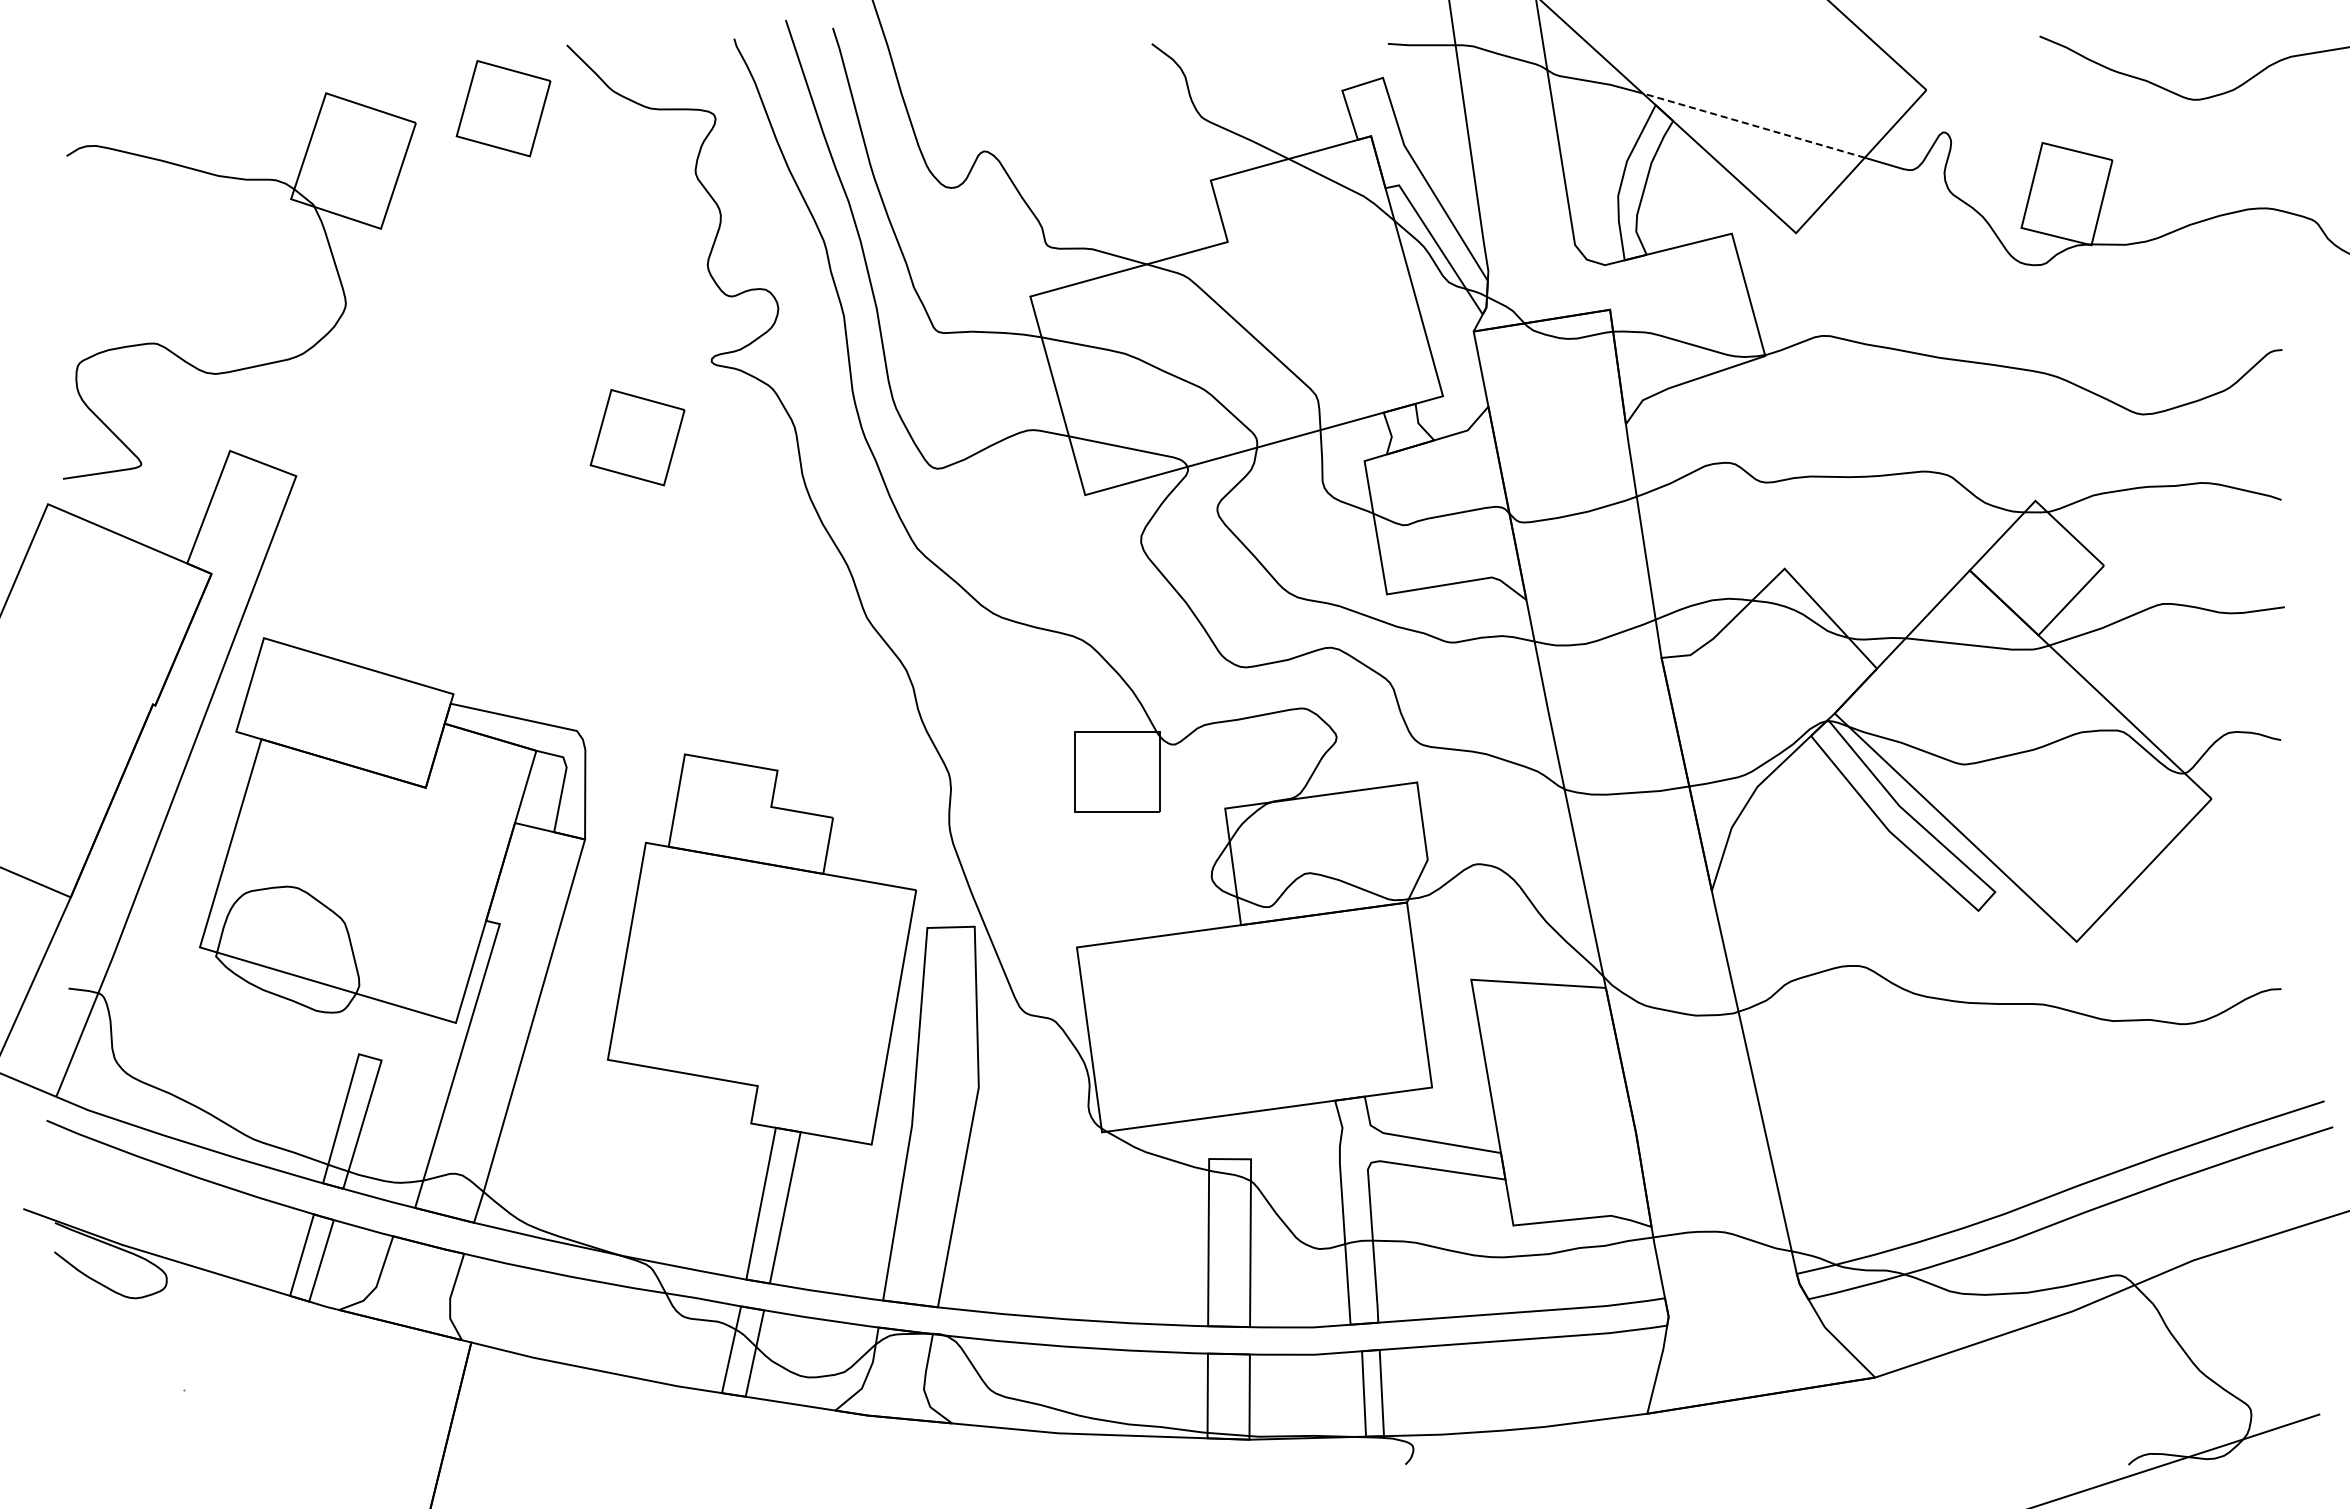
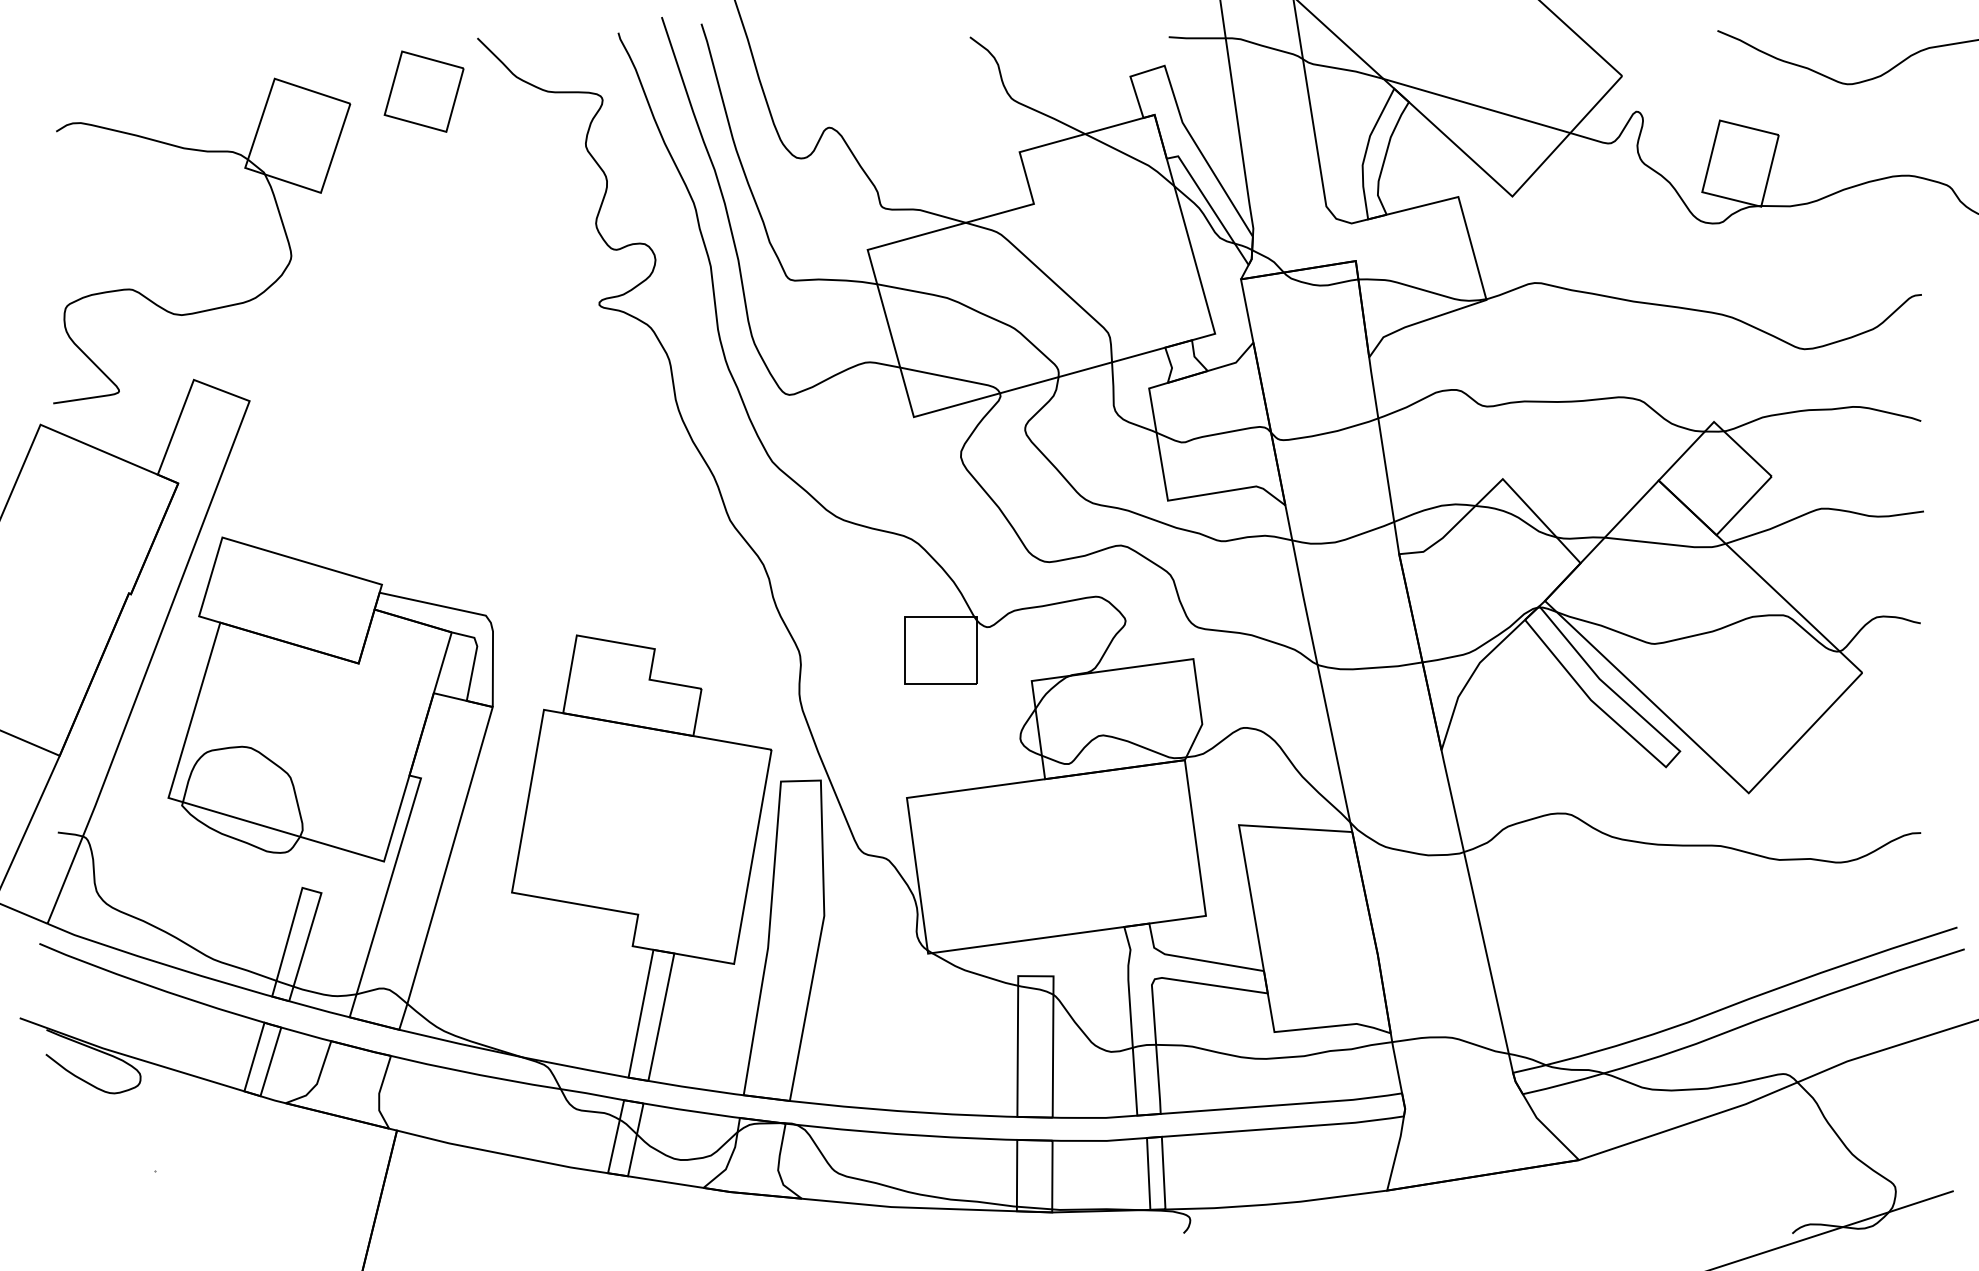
line: (1753, 125) -> (1476, 105), dashed -> solid
part: (637, 437) -> (536, 368), removed

